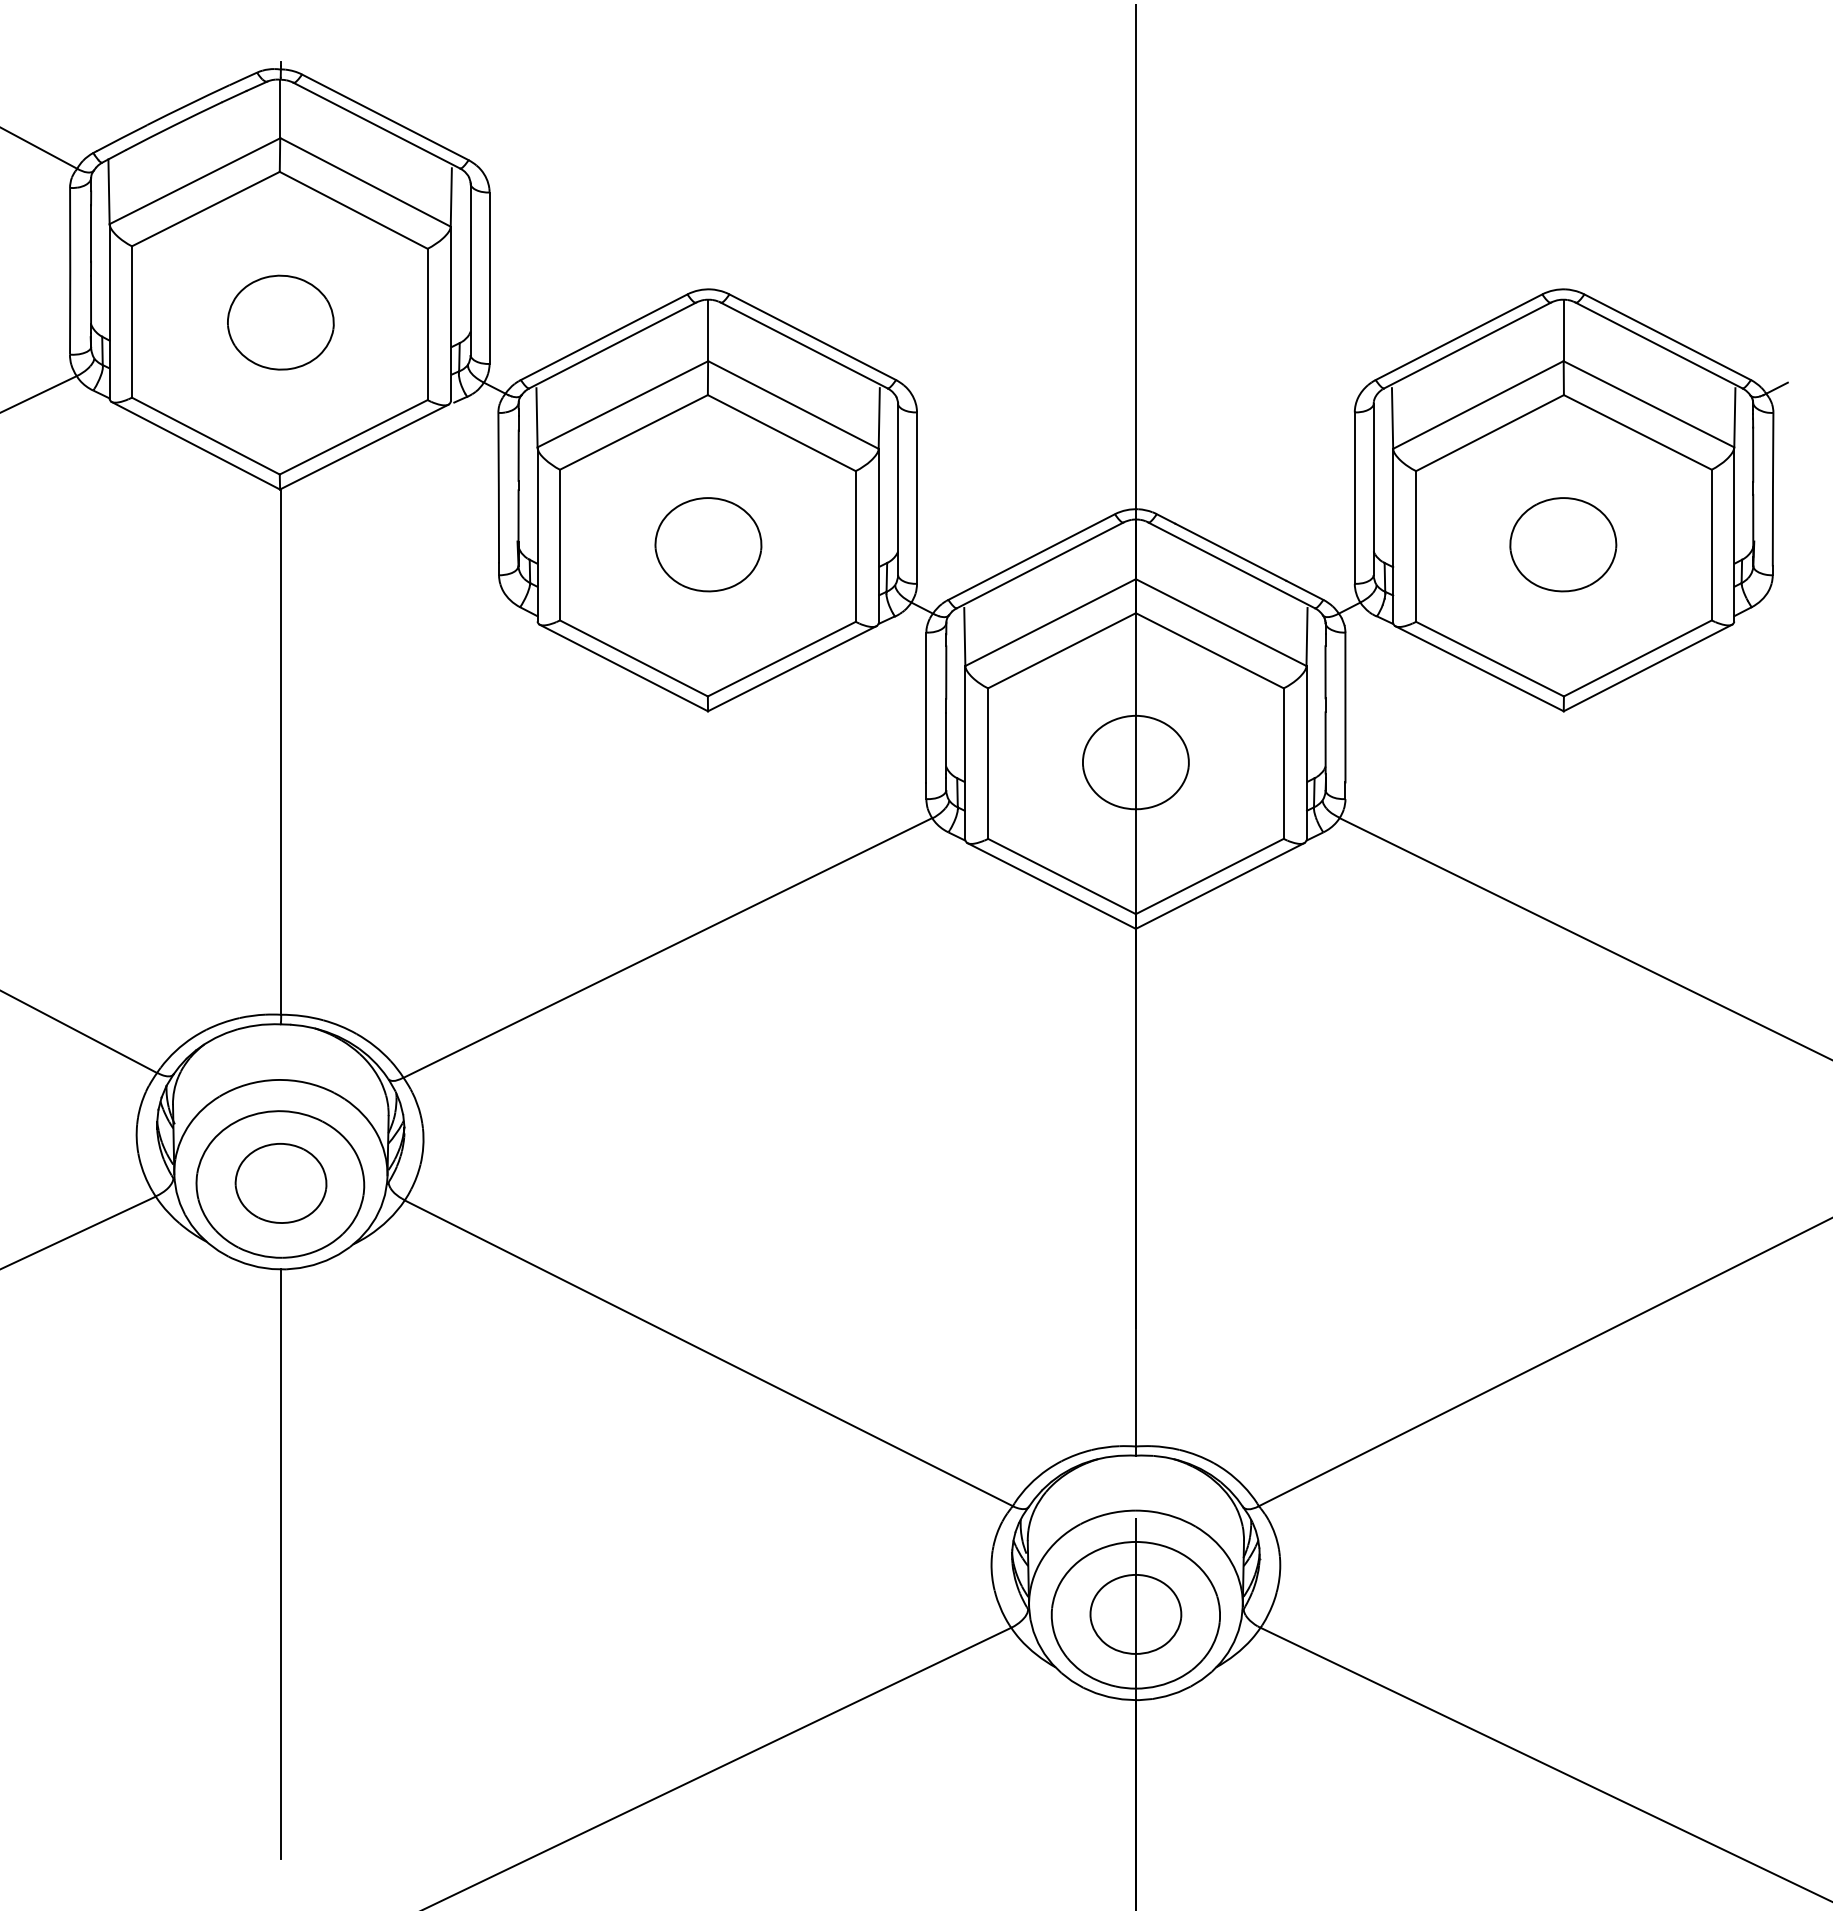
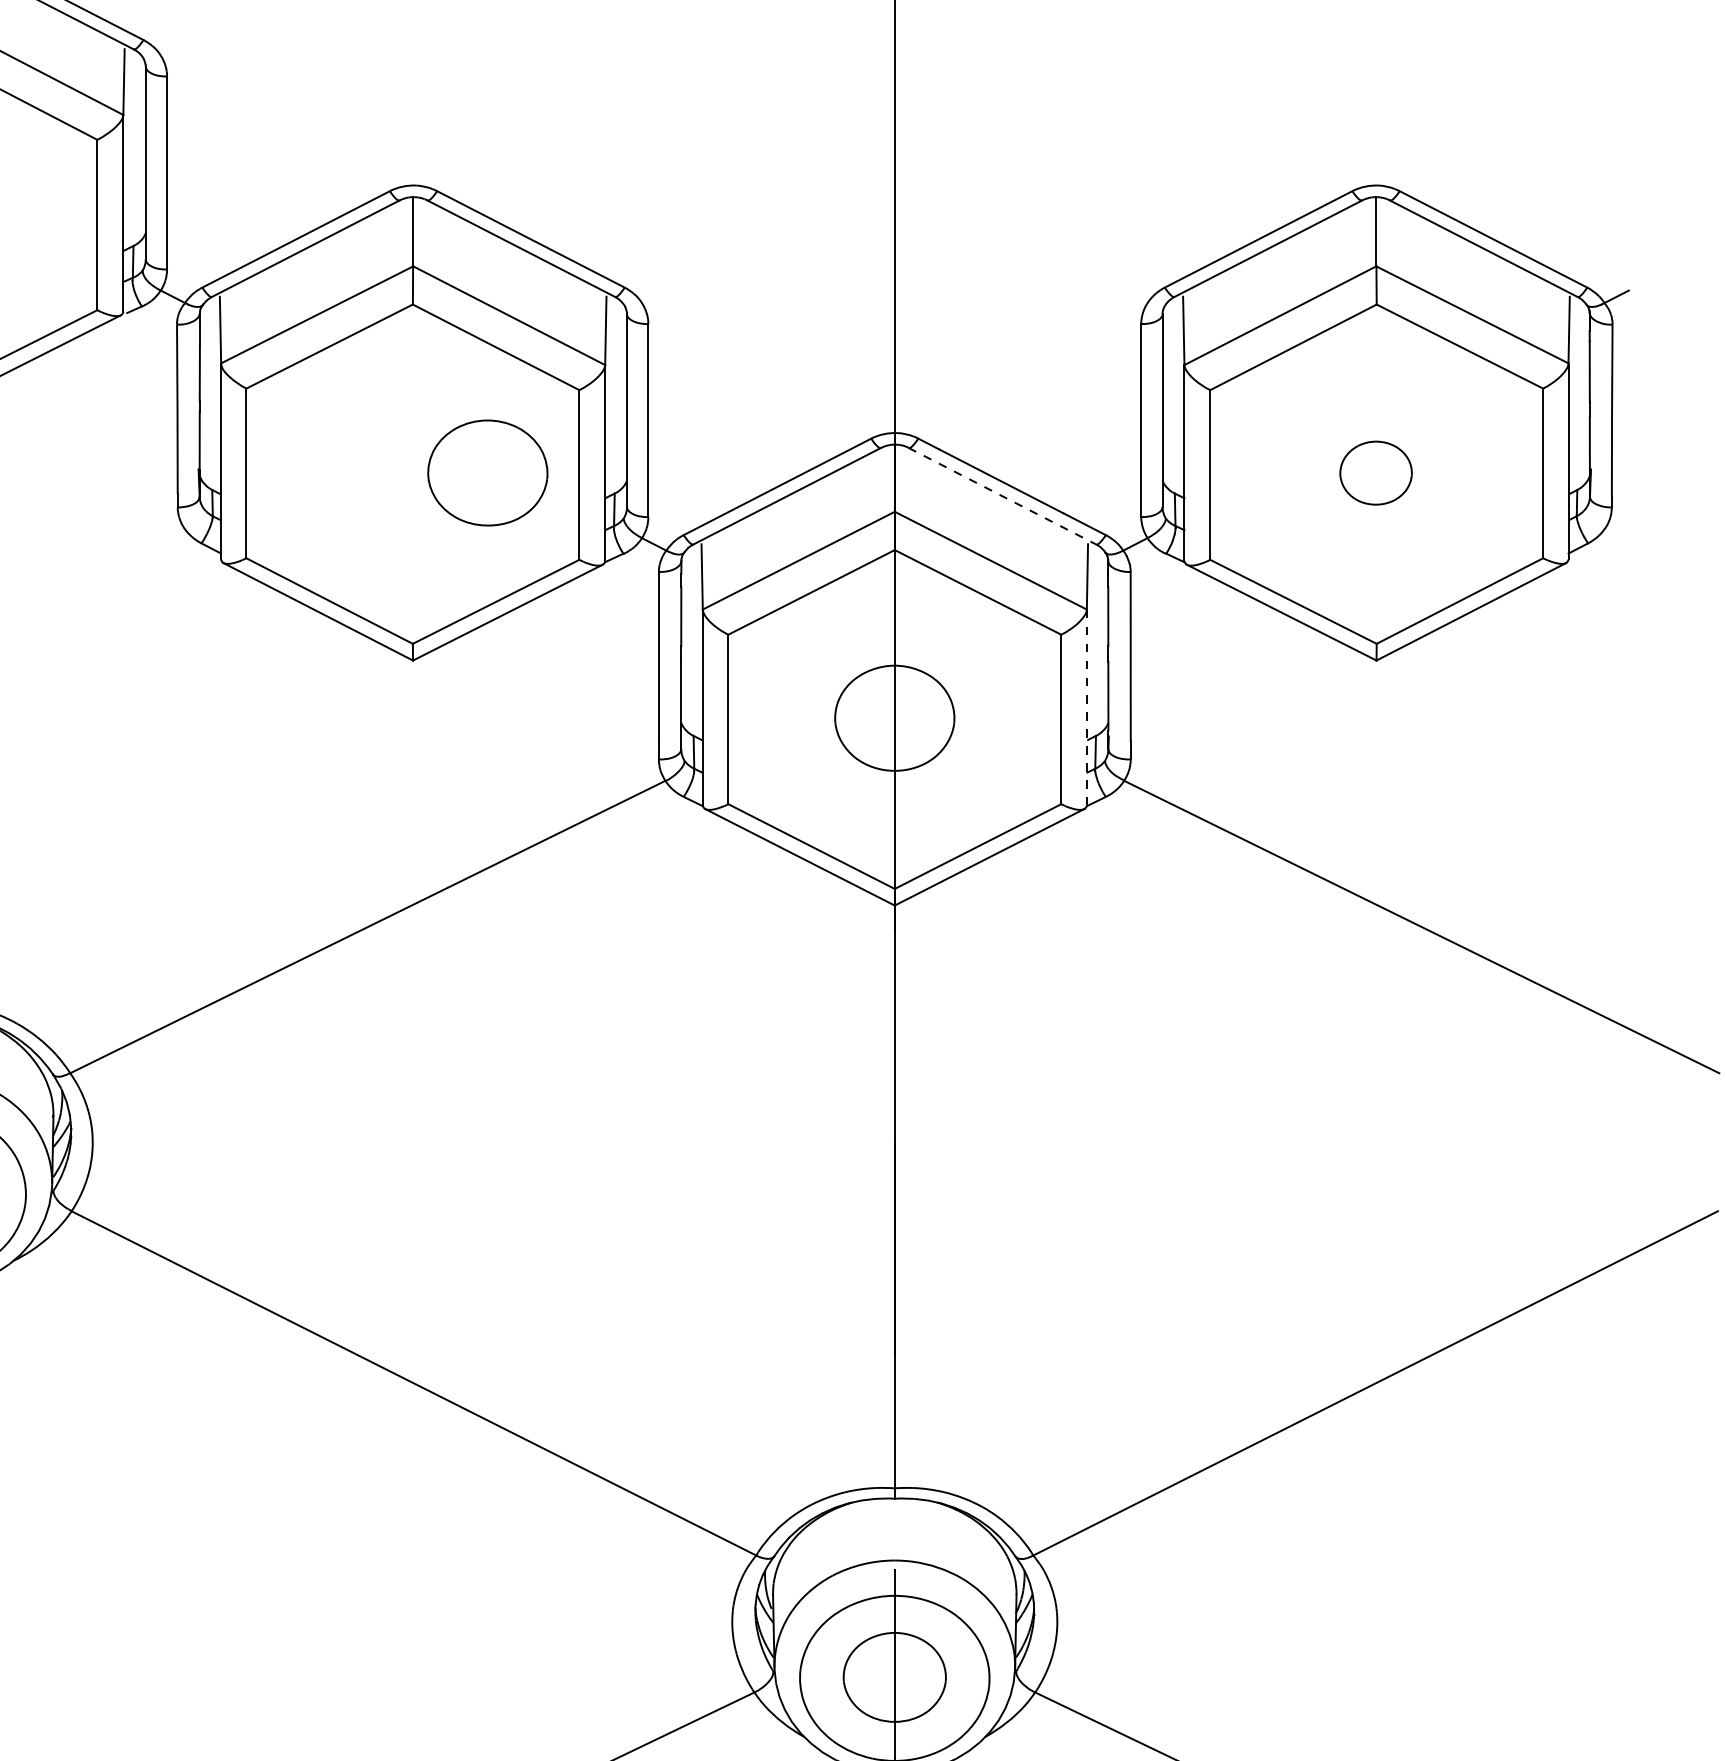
part: (708, 544) -> (487, 472), moved
part: (1563, 544) -> (1376, 472), size x0.6
line: (1231, 565) -> (1002, 496), solid -> dashed
line: (1306, 752) -> (1086, 706), solid -> dashed

